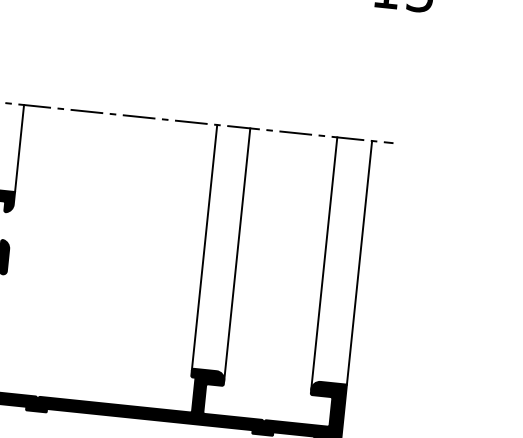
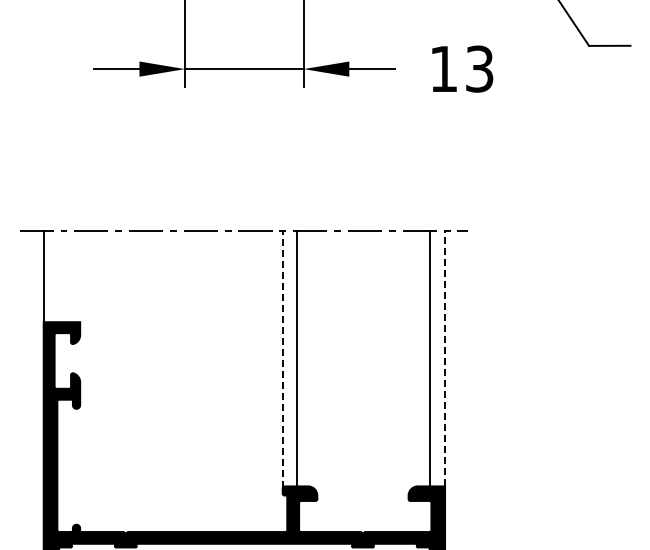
line: (19, 148) -> (80, 276), removed
line: (204, 247) -> (282, 359), solid -> dashed
line: (237, 253) -> (297, 362), moved
line: (324, 262) -> (429, 362), moved
line: (359, 262) -> (445, 358), solid -> dashed

